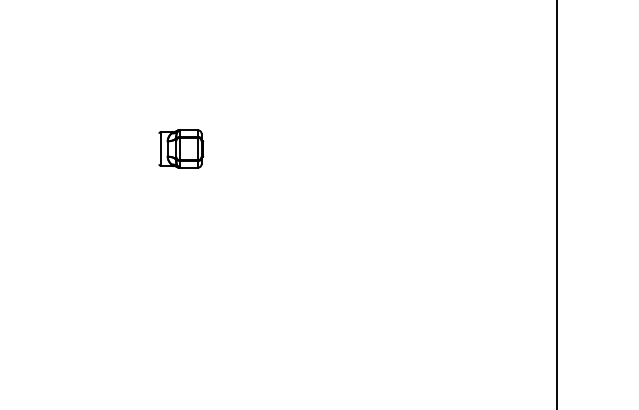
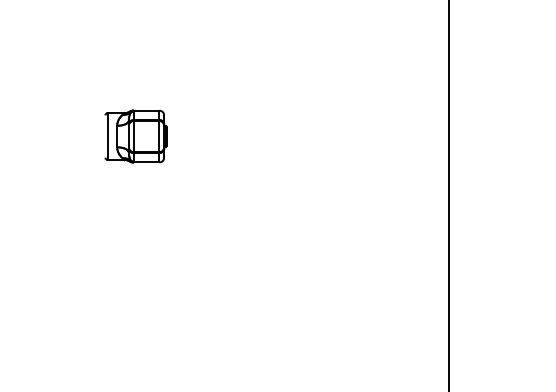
part: (180, 148) -> (135, 136), size x1.67

